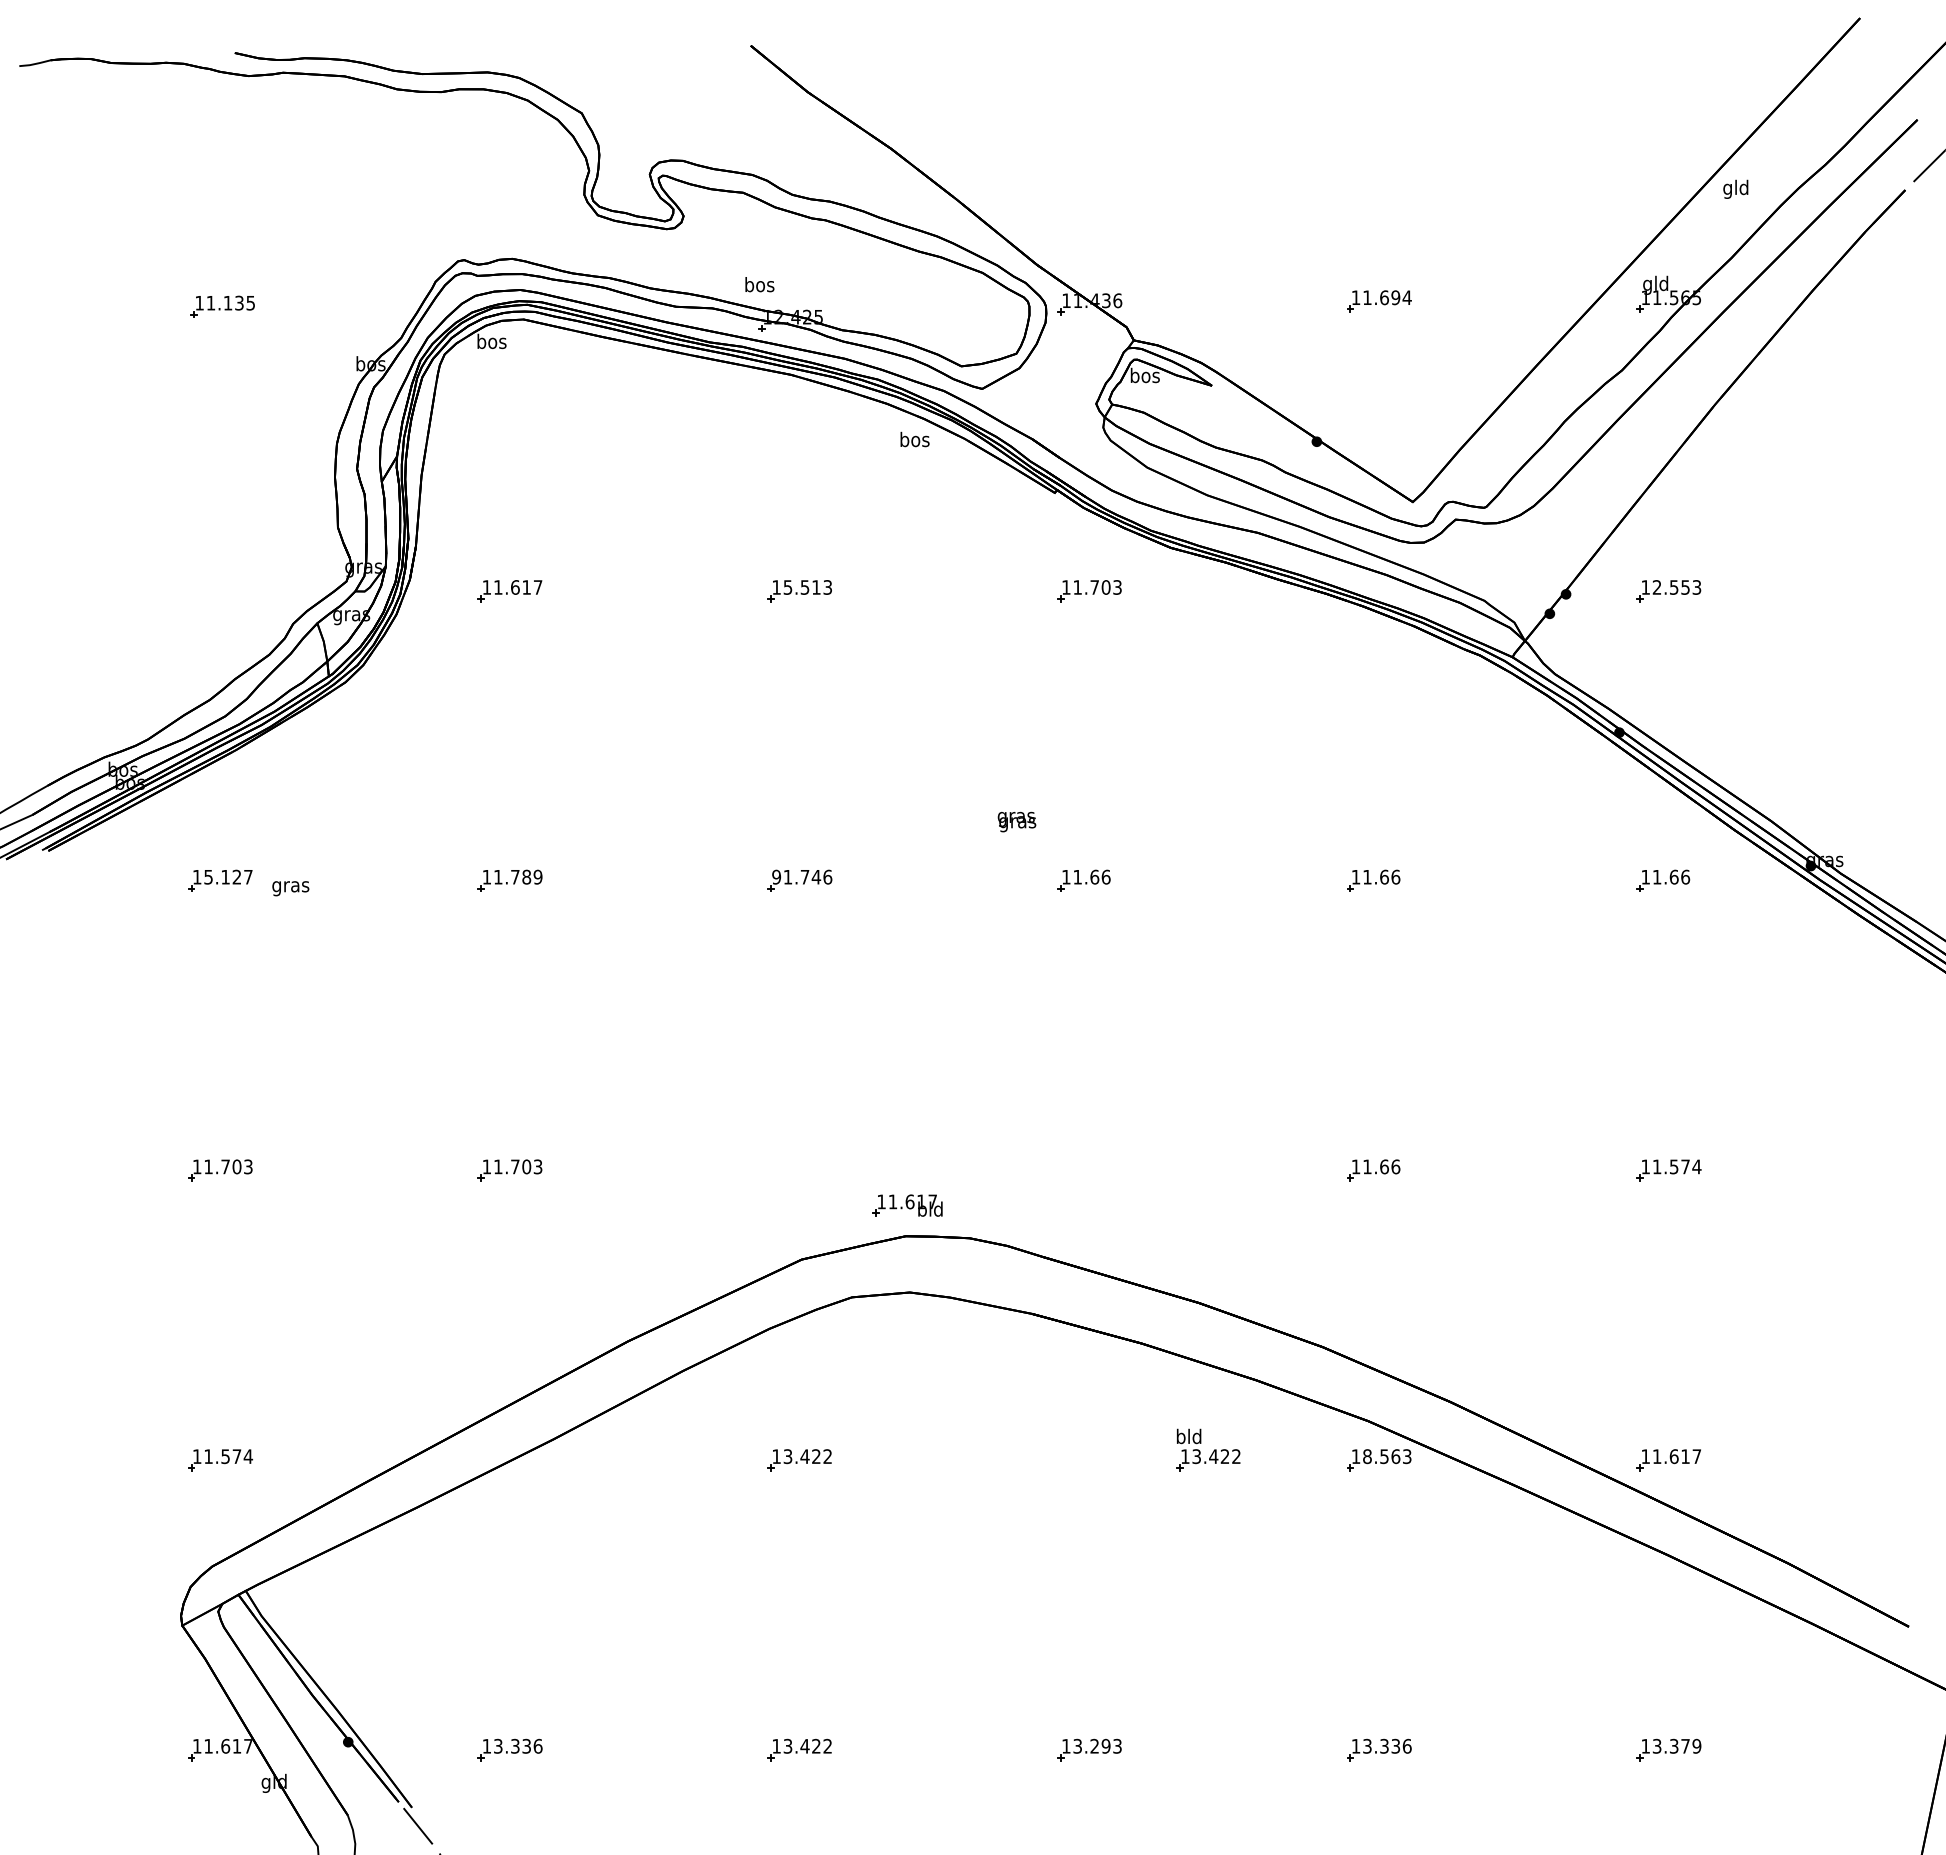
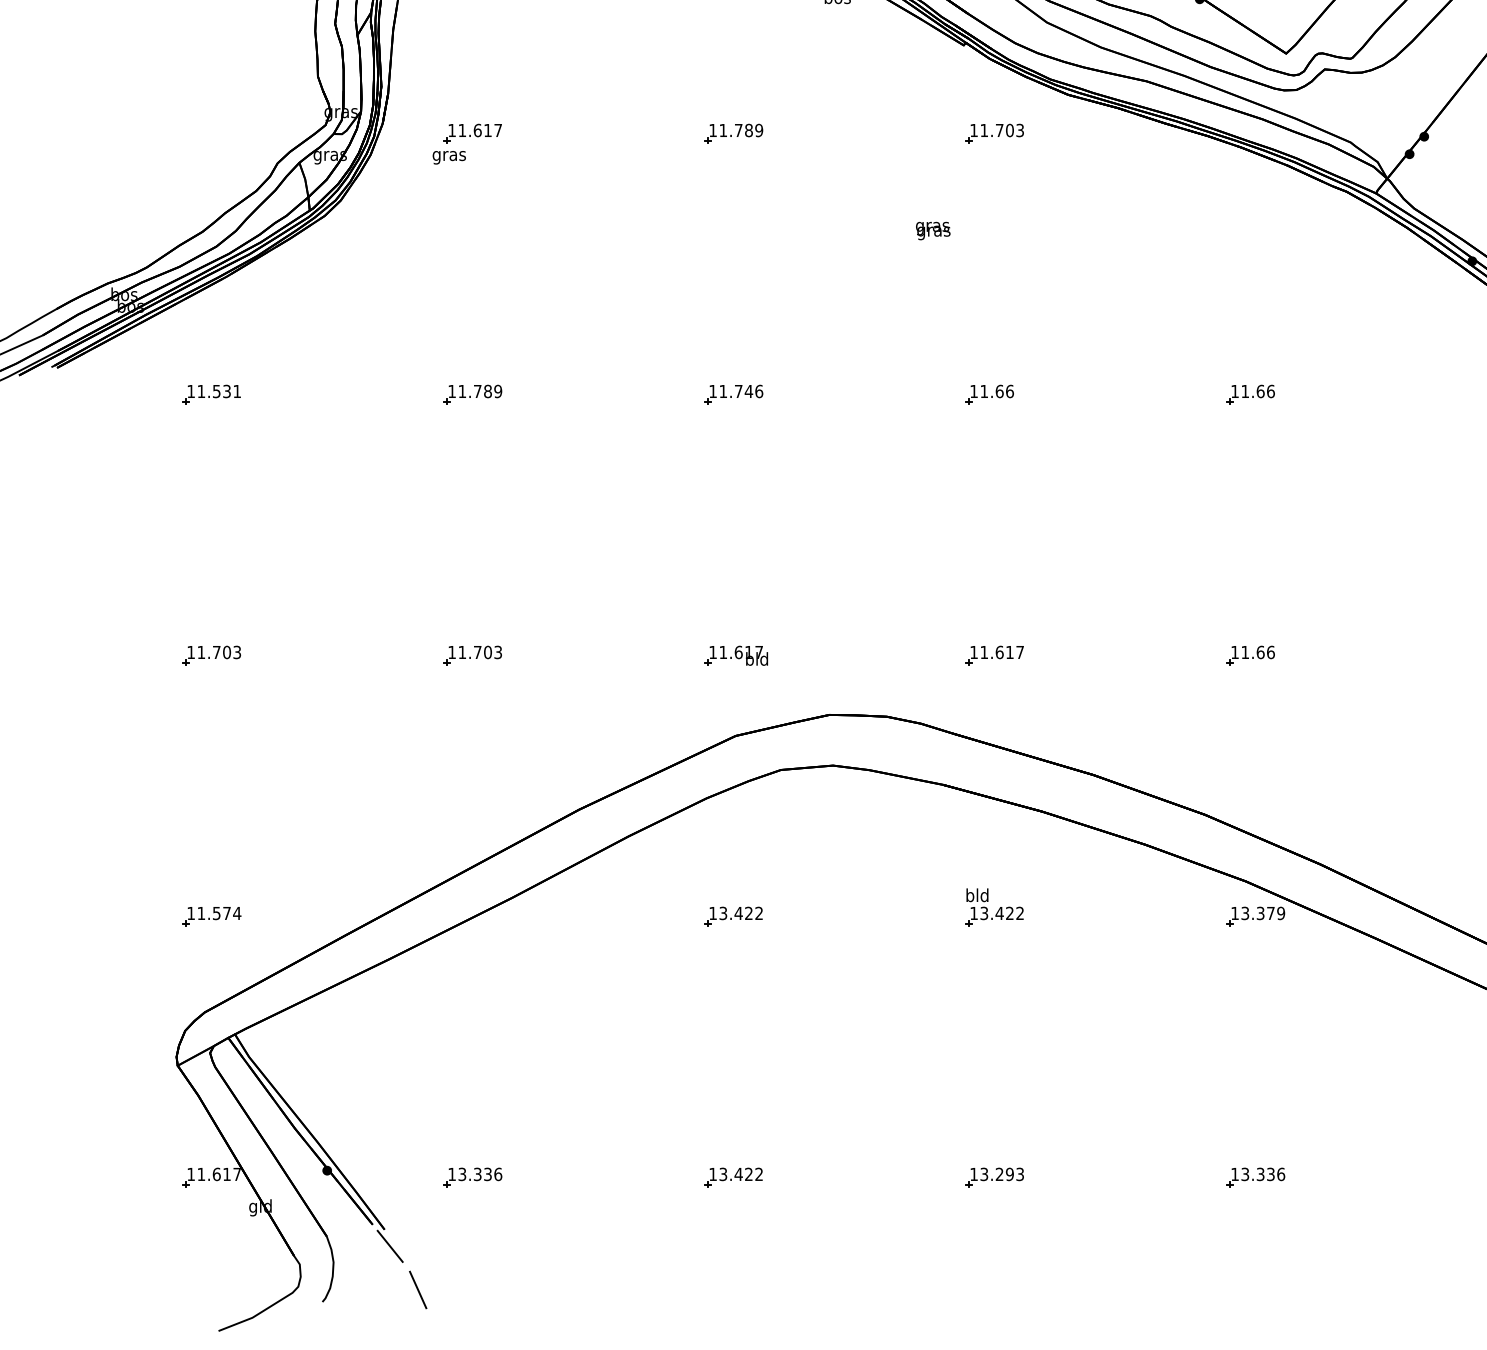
text: (807, 587) -> (740, 130), 15.513 -> 11.789
text: (1016, 821) -> (932, 230), moved
text: (776, 876) -> (712, 390), 91.746 -> 11.746
text: (228, 877) -> (219, 391), 15.127 -> 11.531
text: (290, 888) -> (449, 157), moved
part: (1089, 1170) -> (994, 655), added
part: (907, 1205) -> (736, 655), moved
part: (1208, 1449) -> (994, 907), moved
text: (1387, 1456) -> (1263, 913), 18.563 -> 13.379

